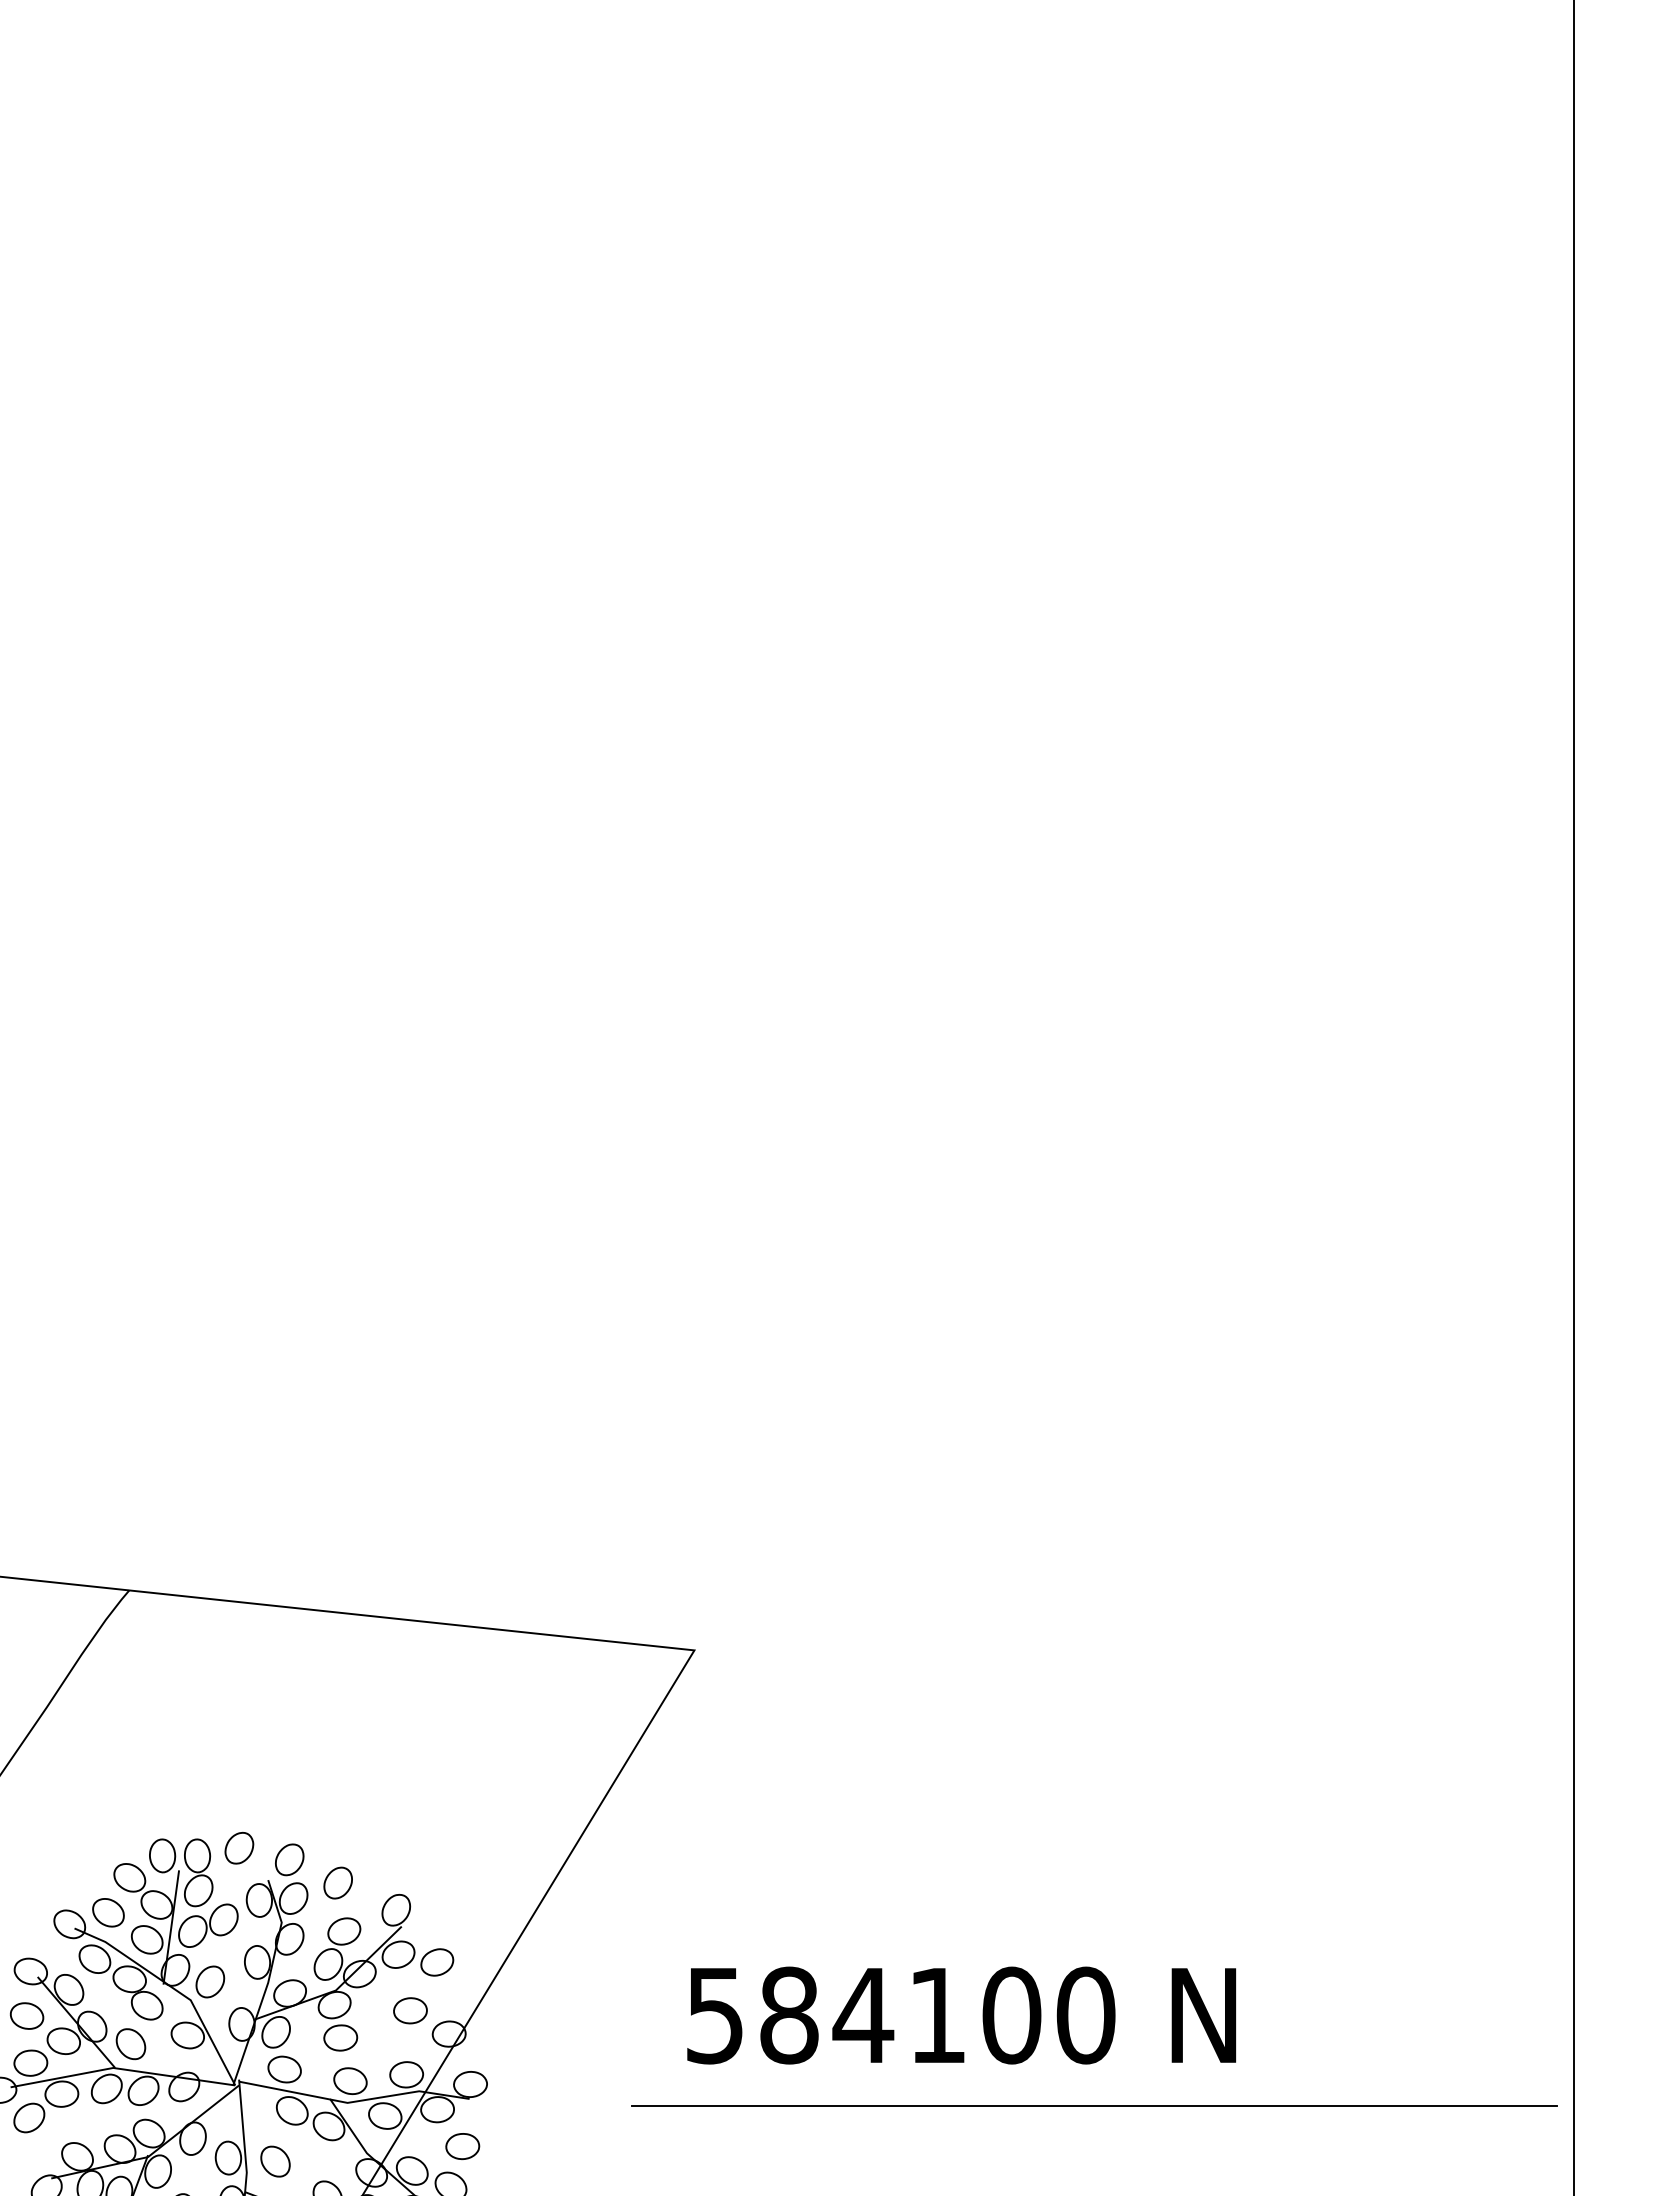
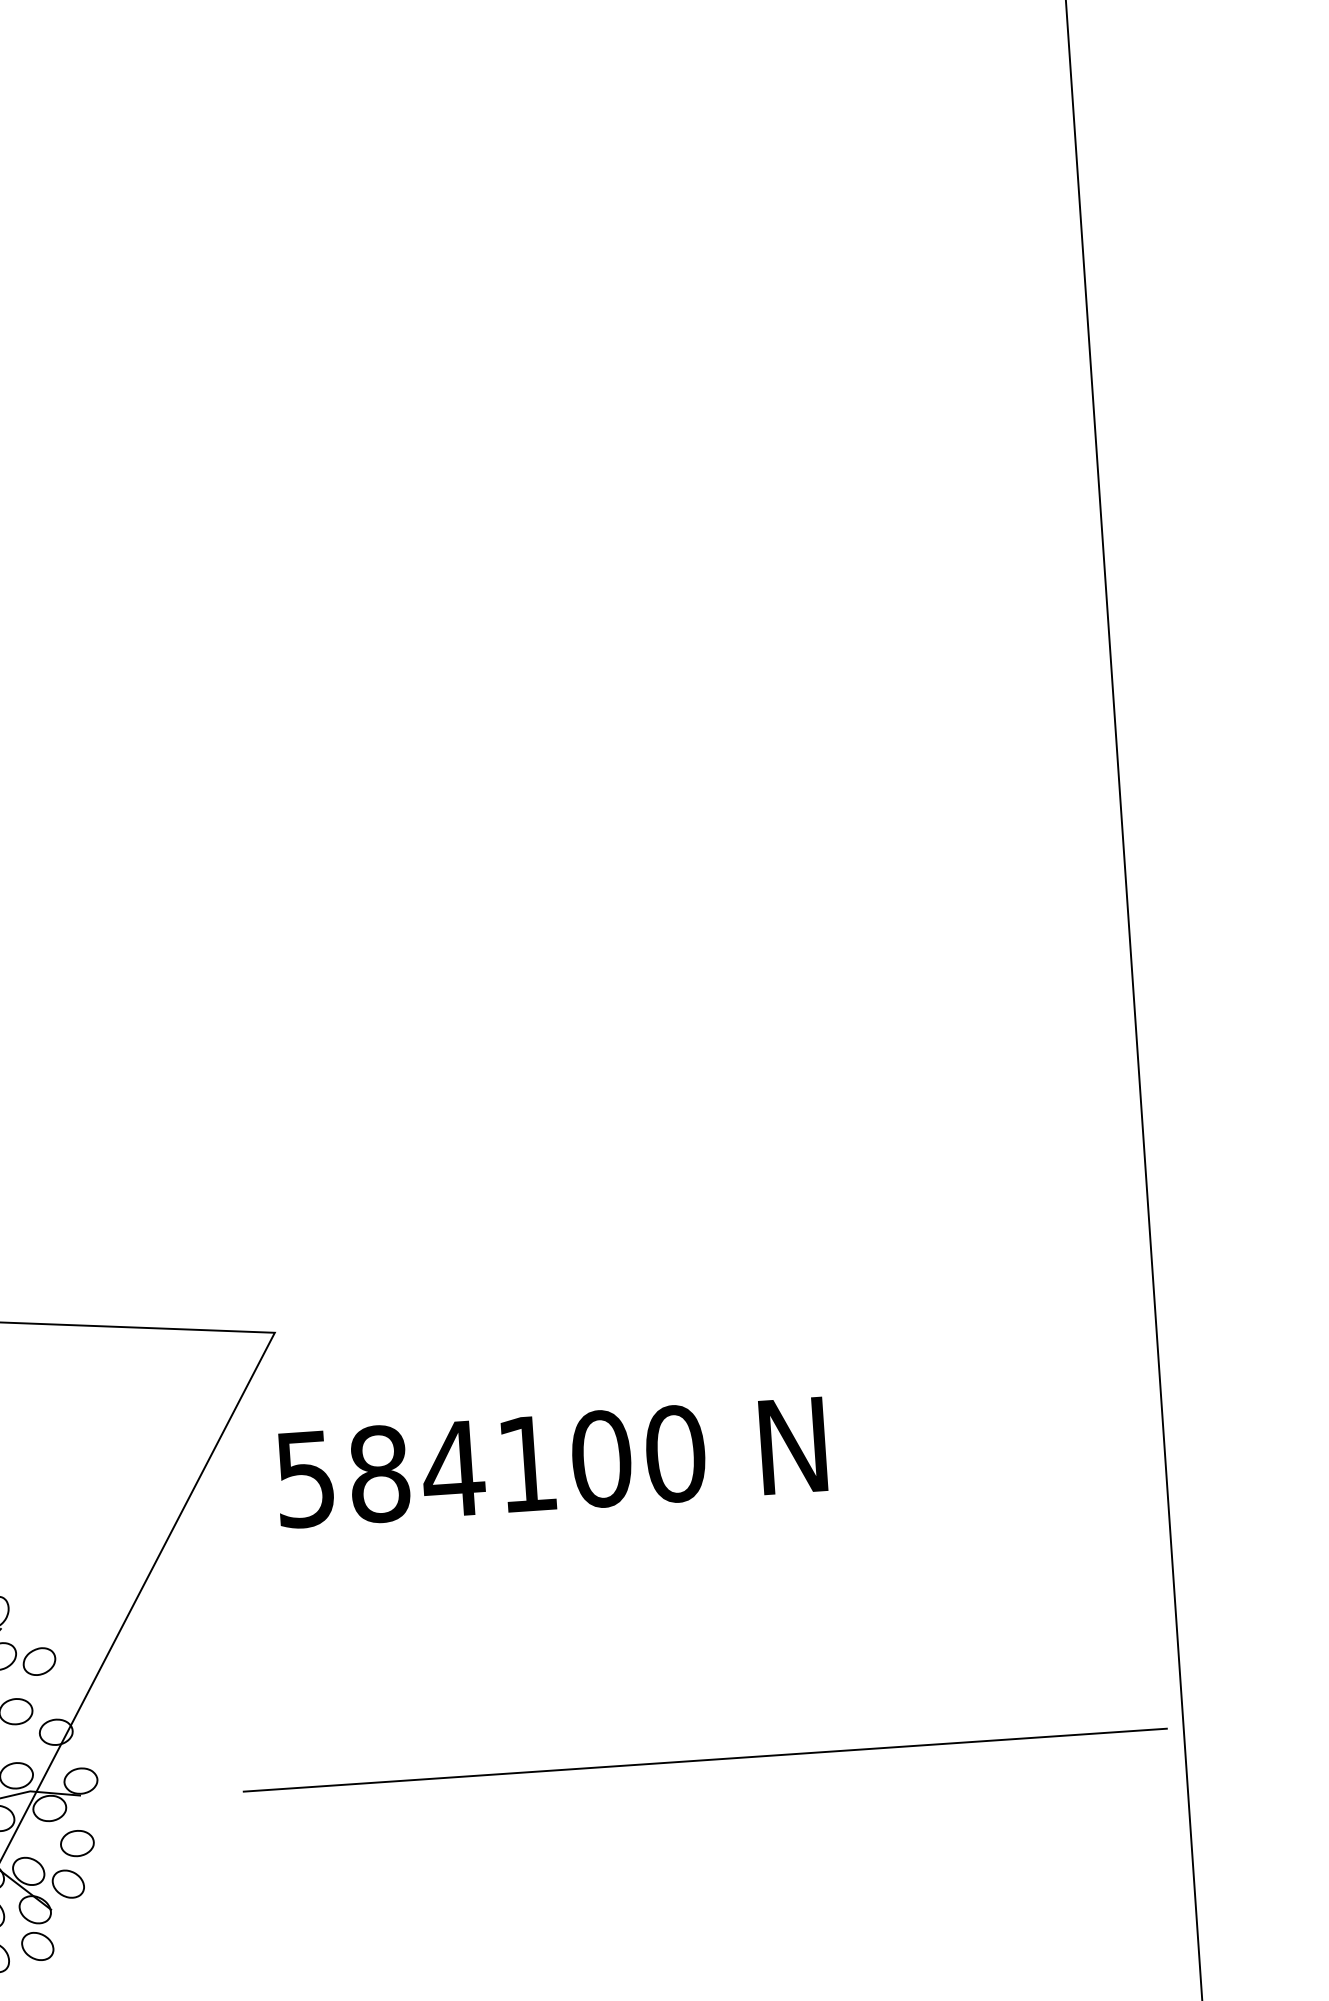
text: (961, 2015) -> (551, 1462), moved

